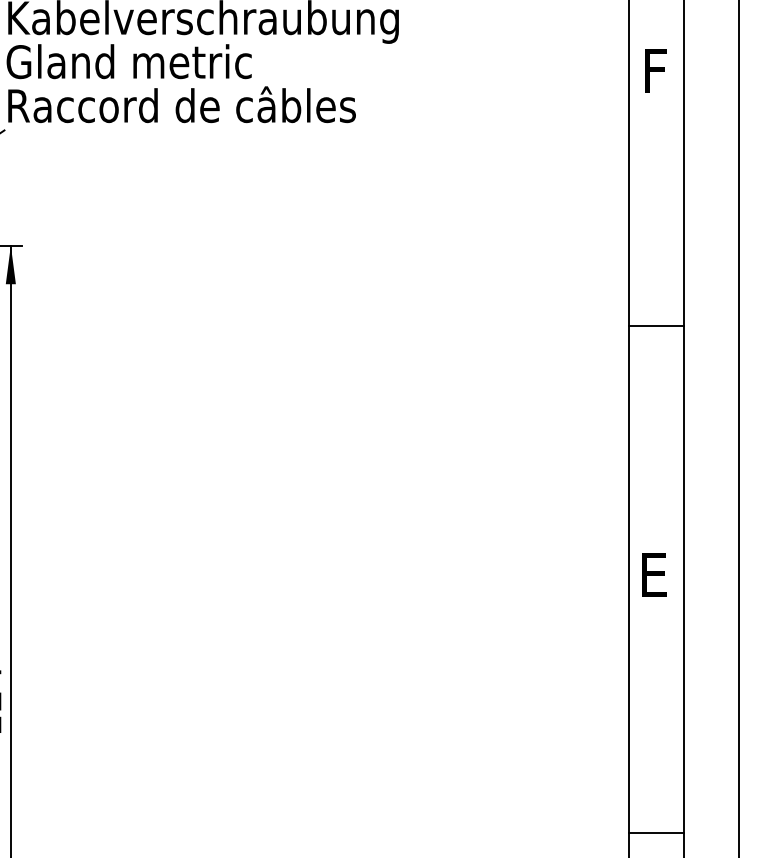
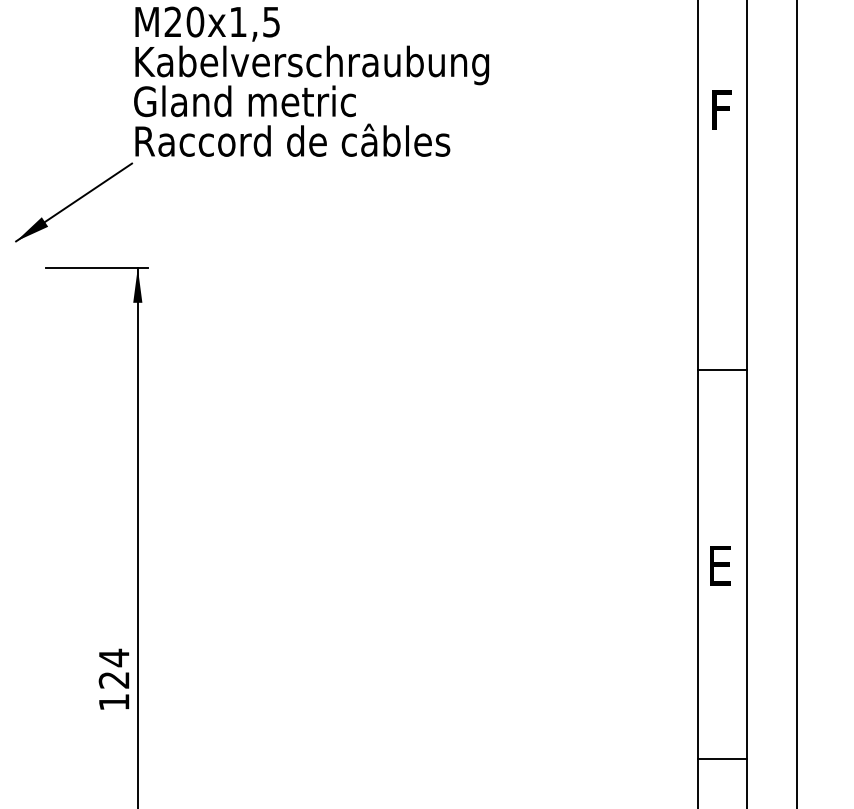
line: (656, 325) -> (722, 370), moved
line: (656, 832) -> (722, 758), moved

